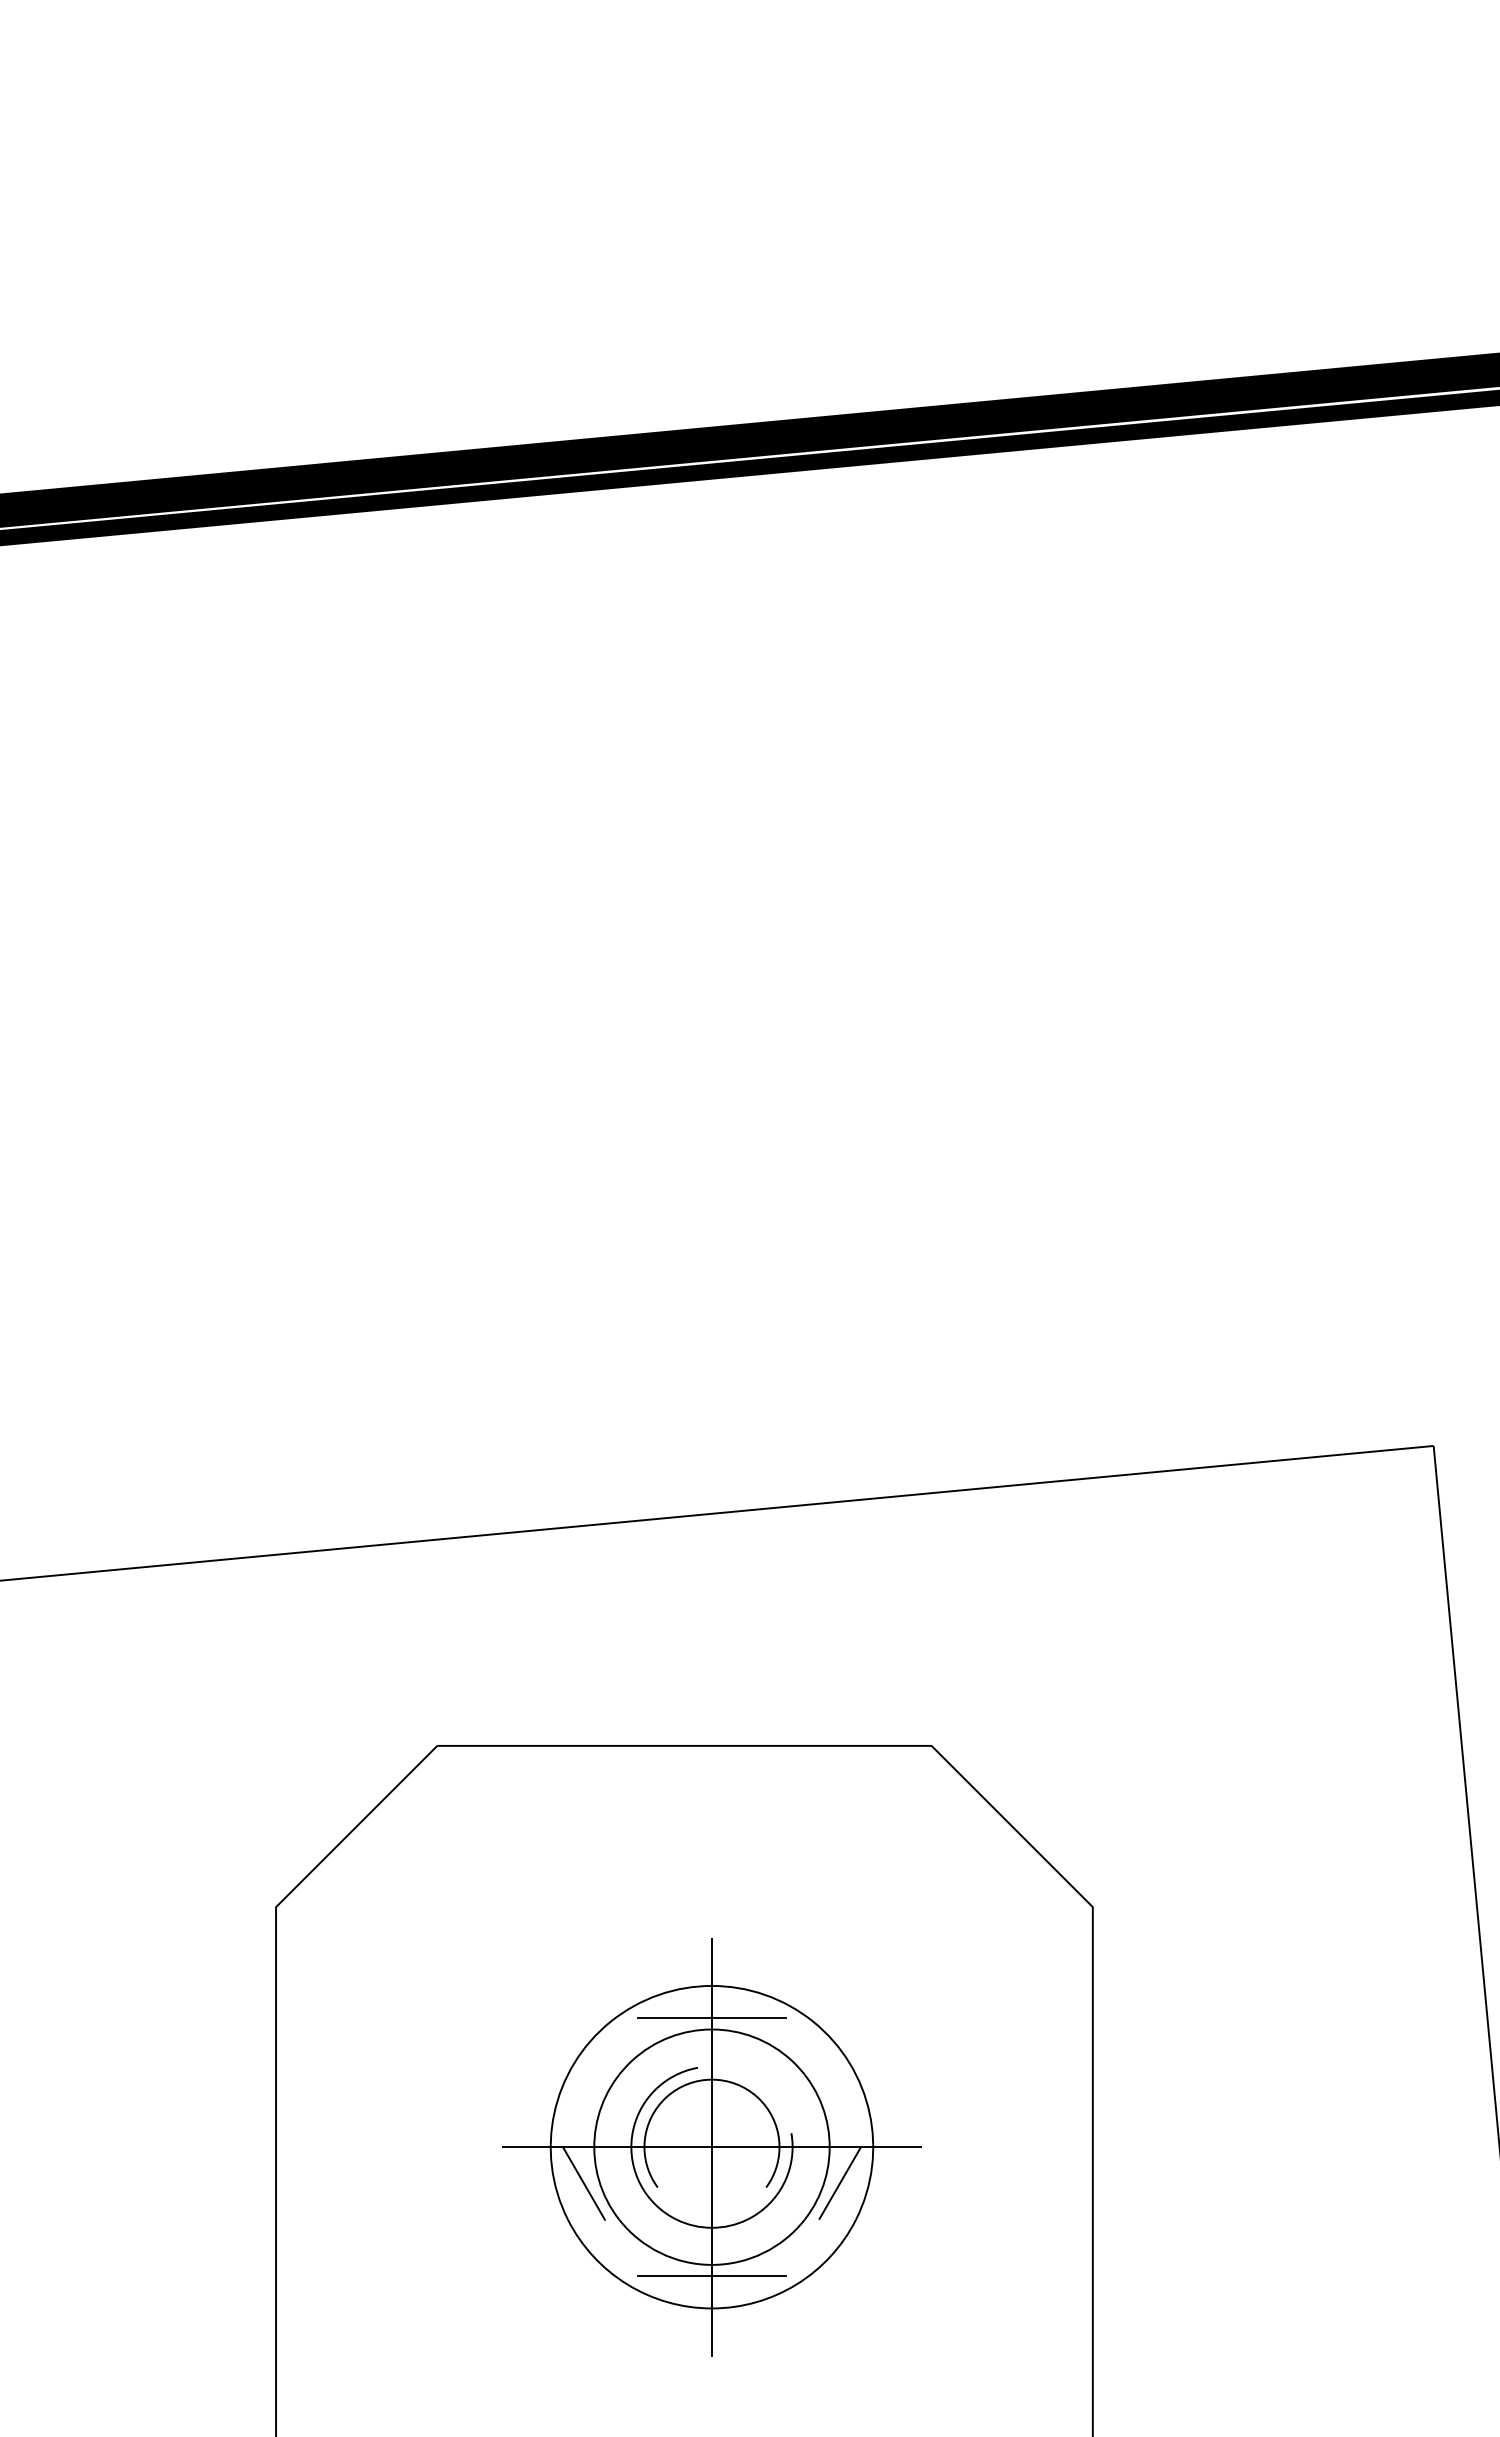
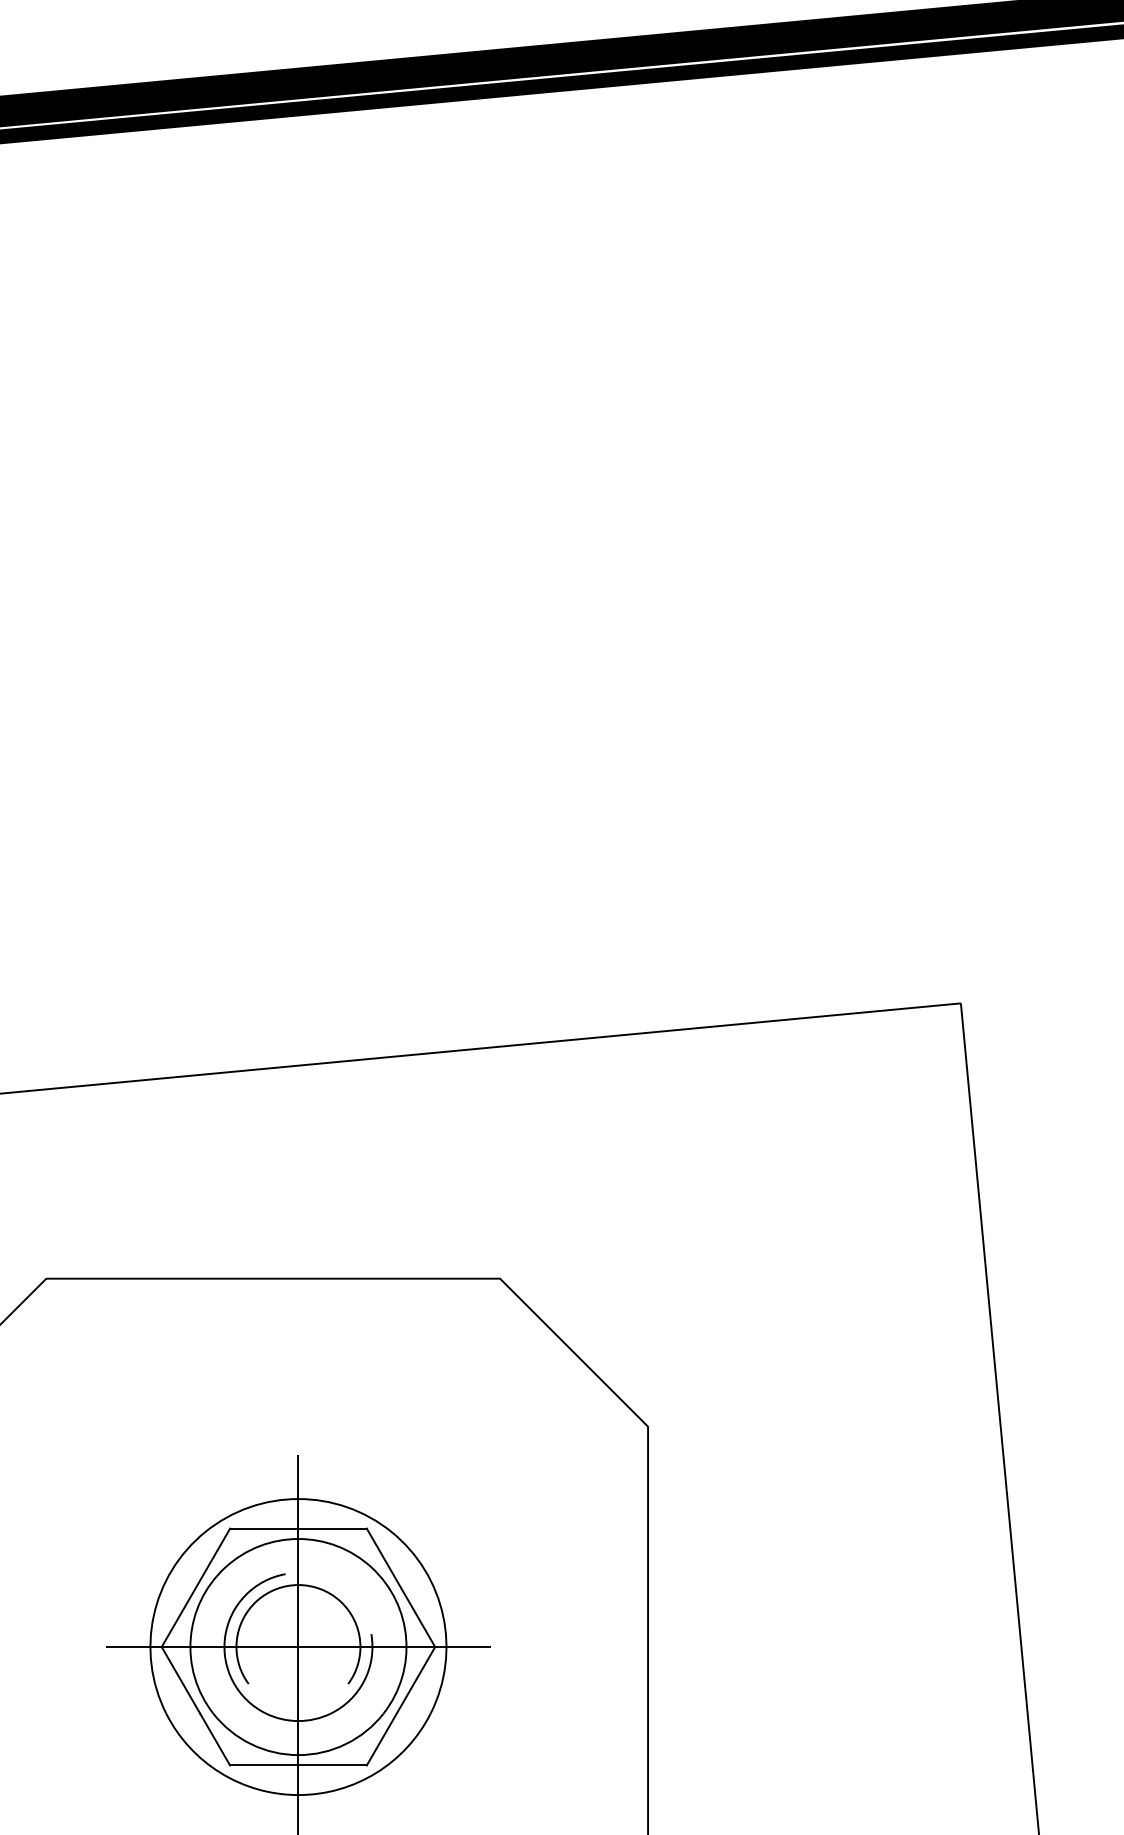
line: (600, 2082) -> (196, 1587), added
line: (823, 2082) -> (400, 1587), added
line: (620, 2247) -> (214, 1739), added
line: (802, 2247) -> (381, 1739), added

